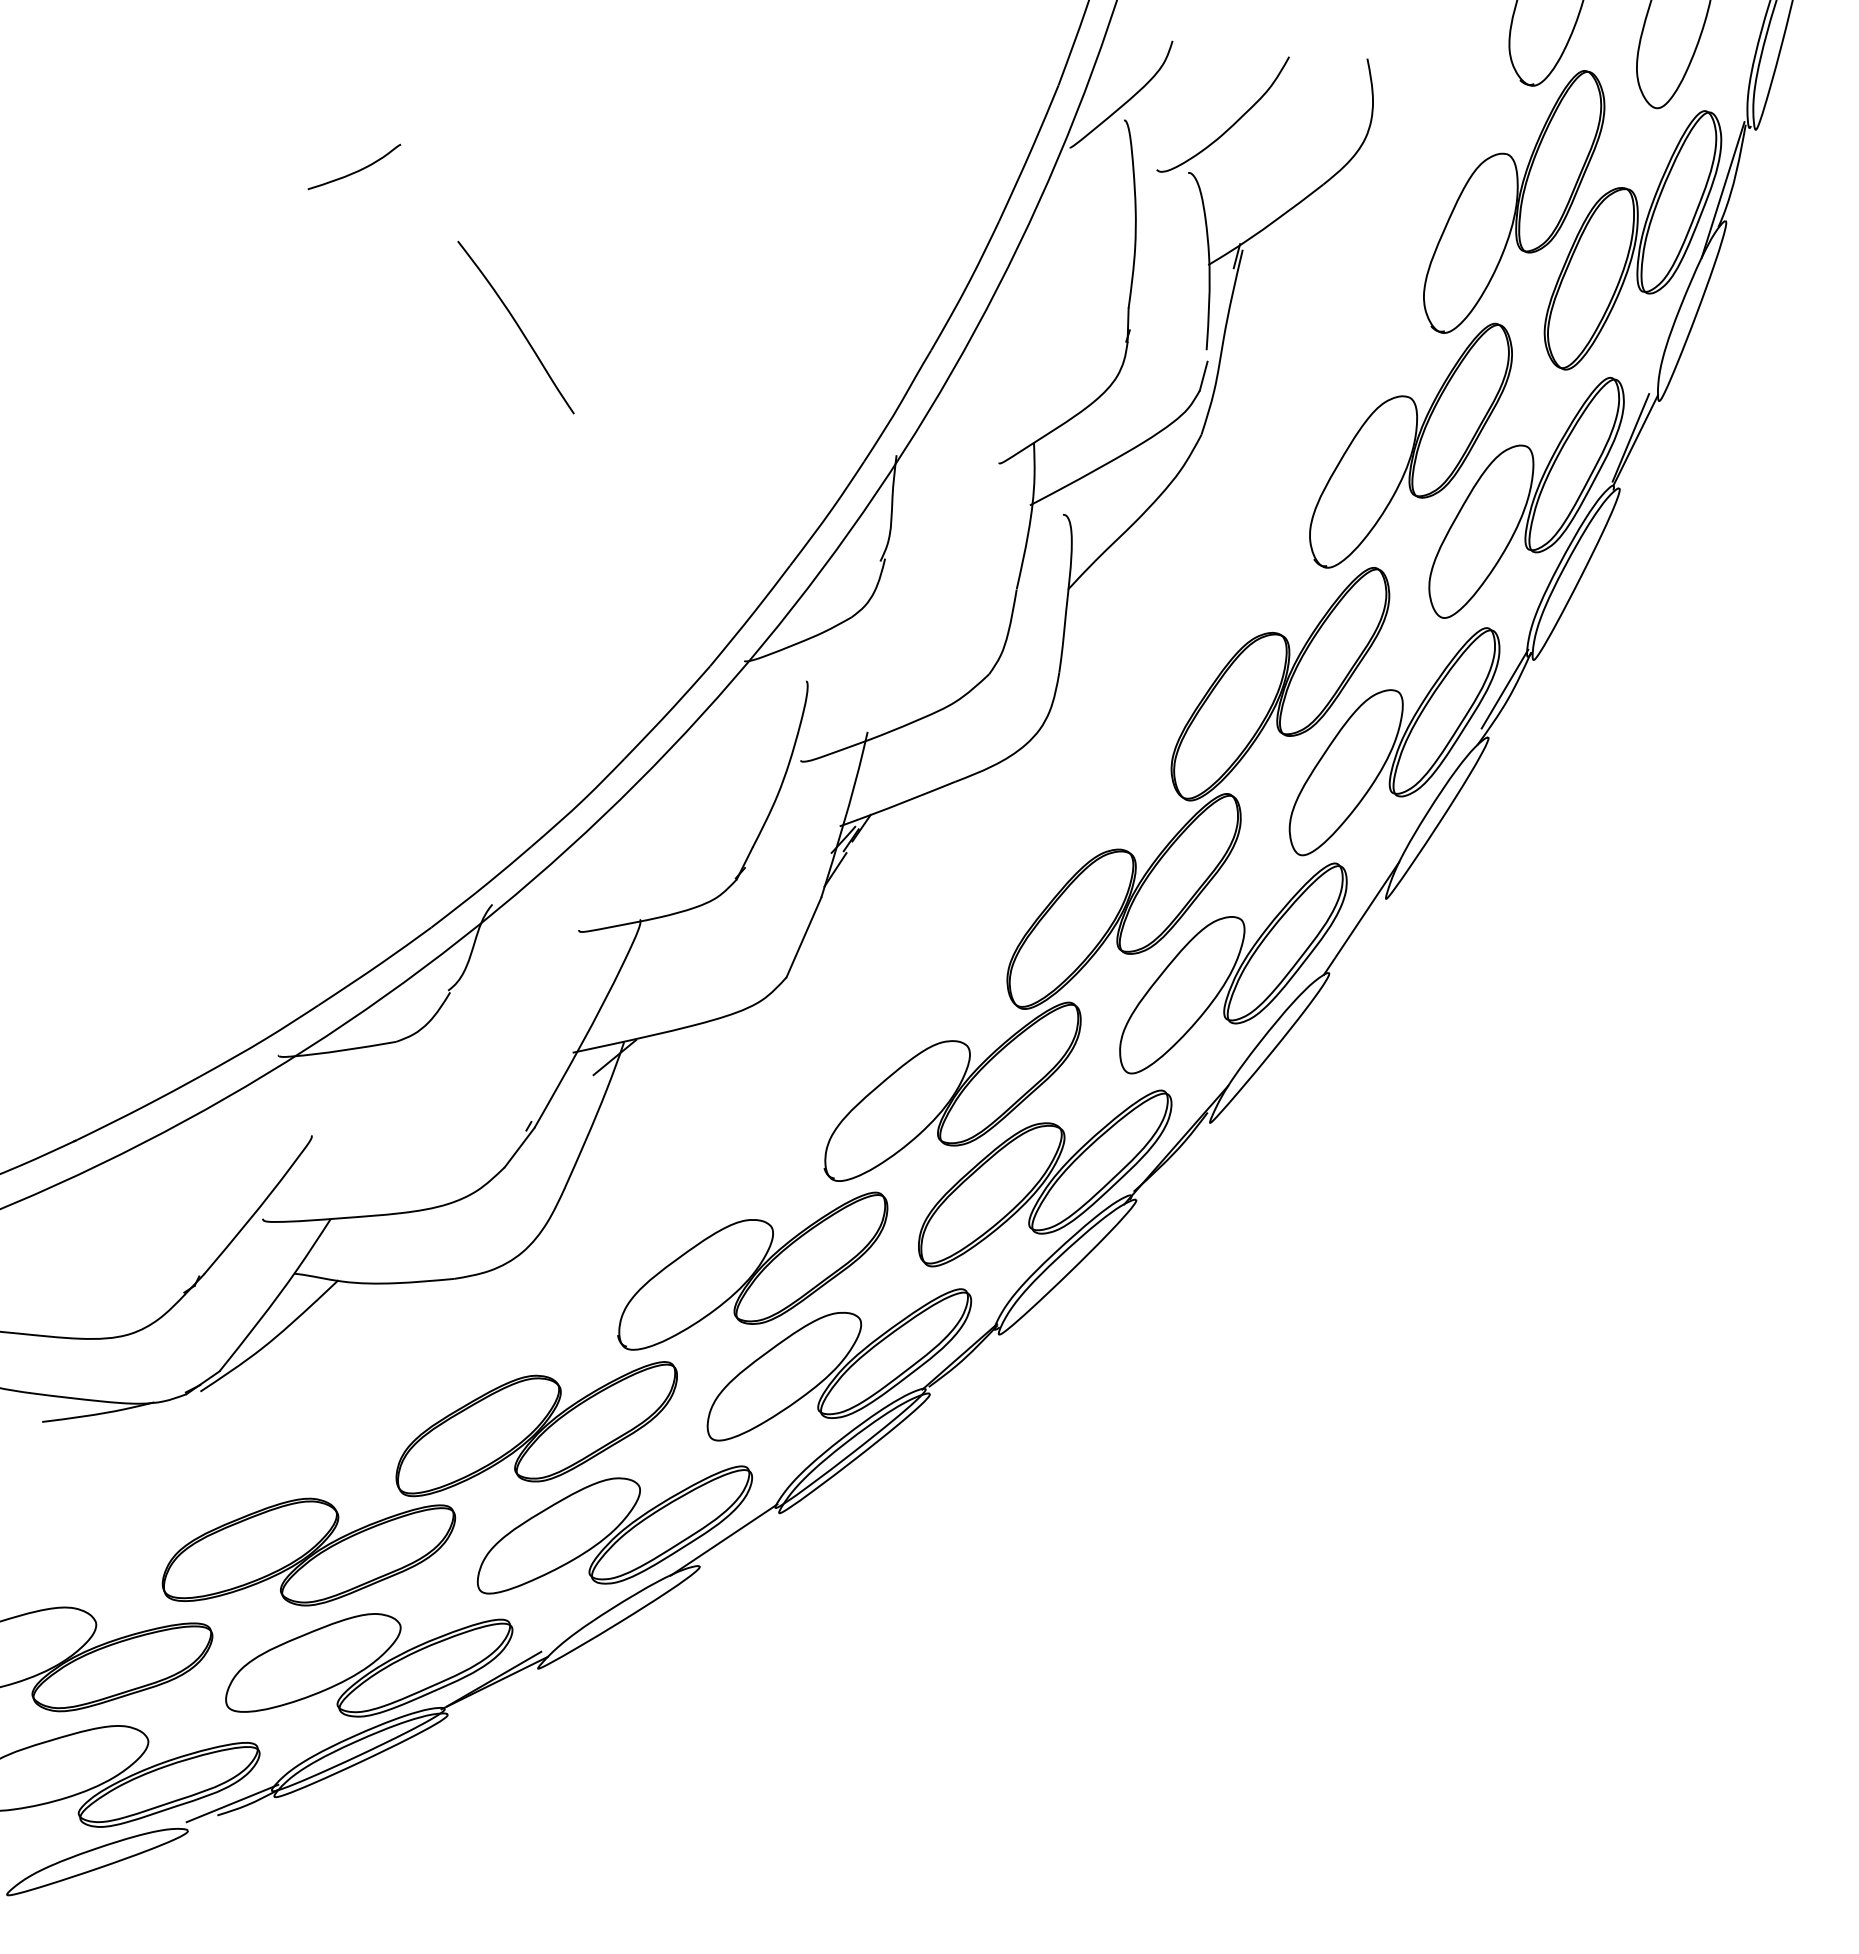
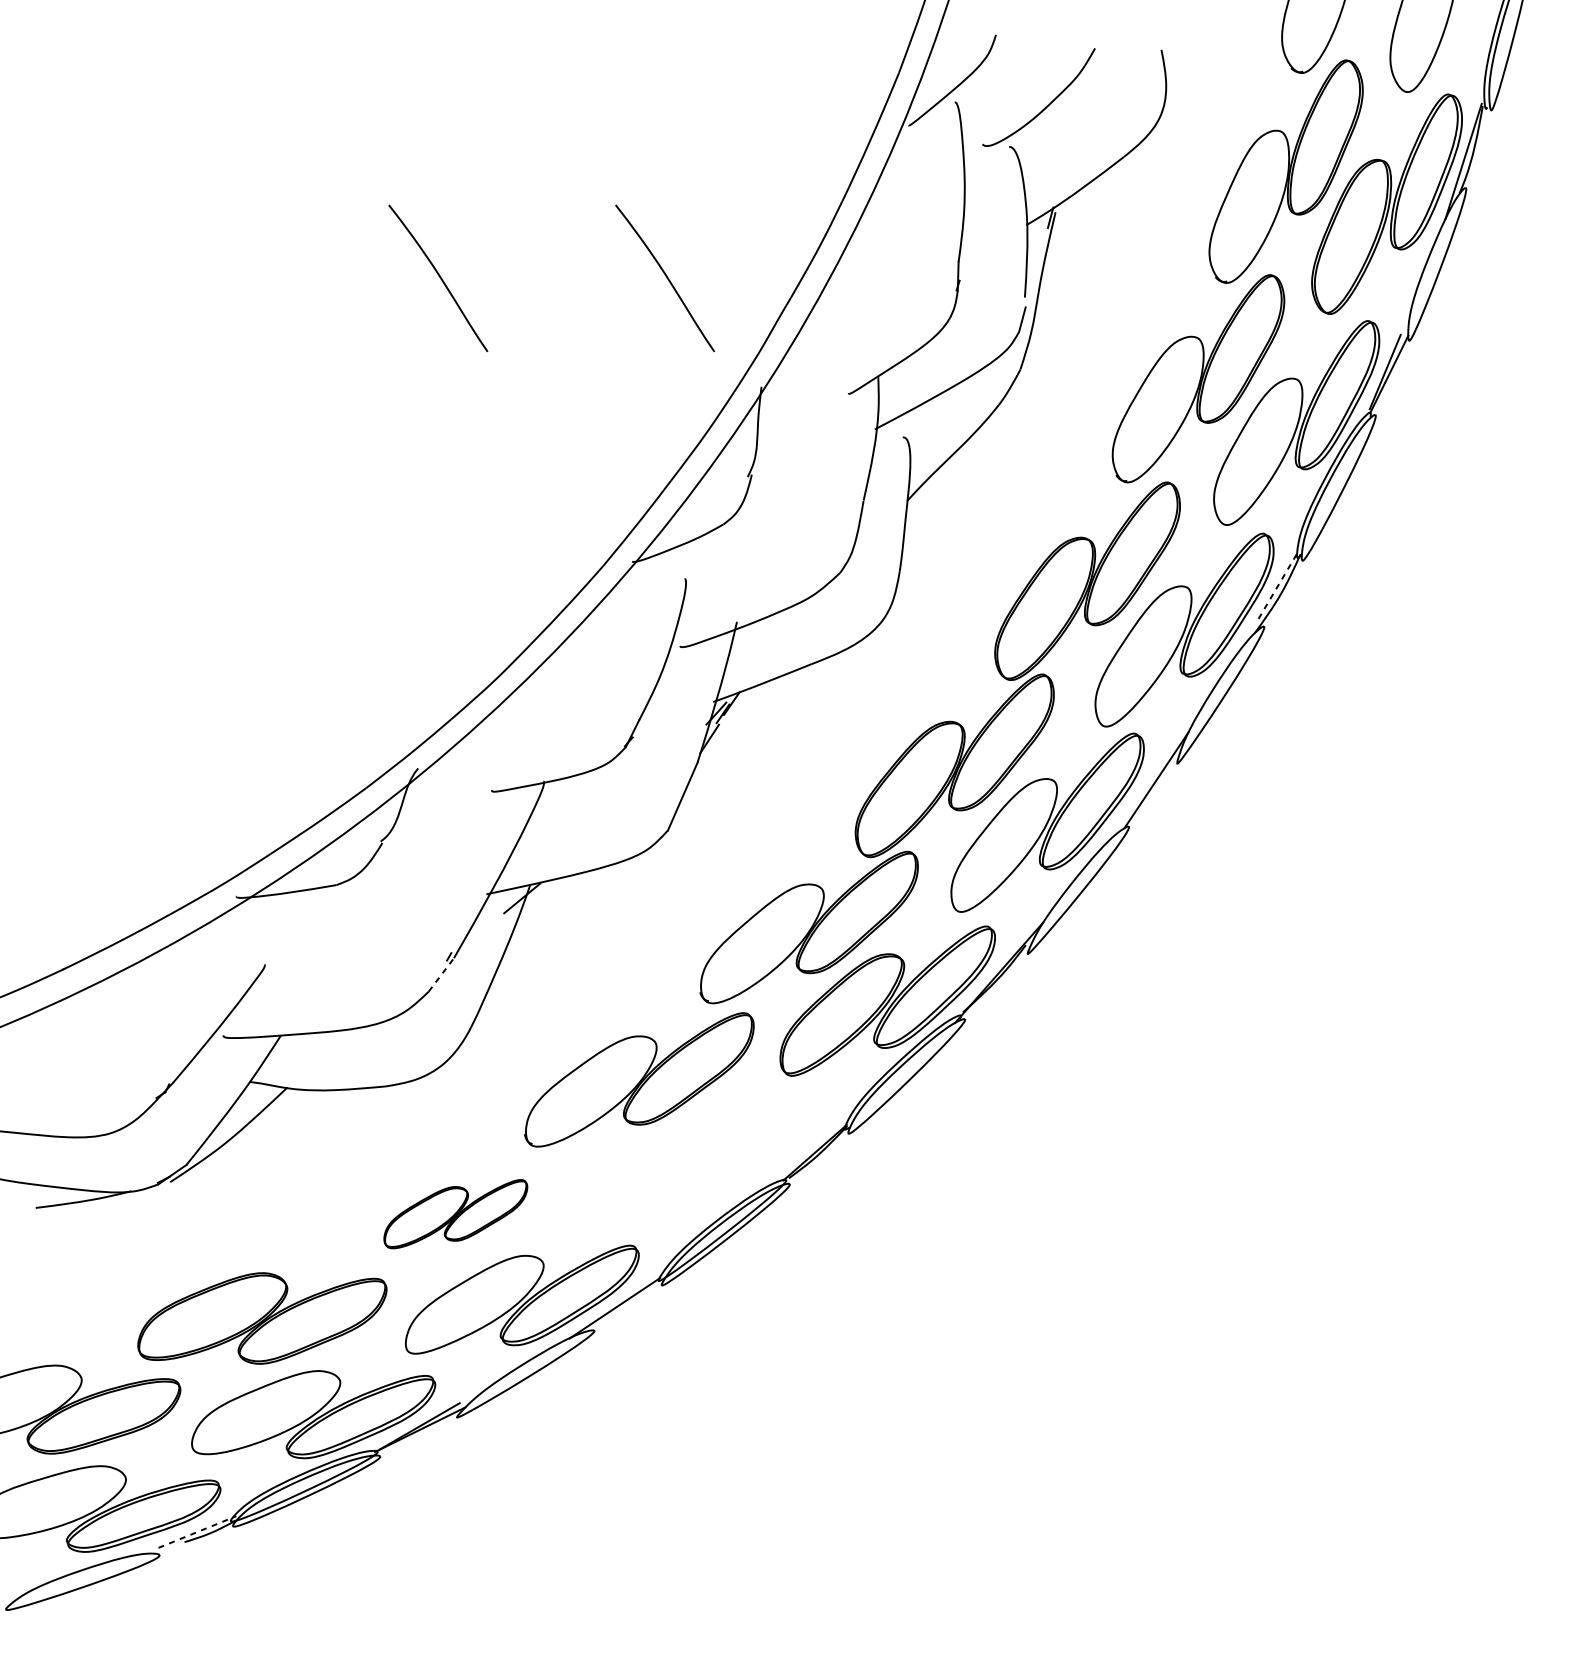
curve: (357, 170) -> (303, 144), removed
curve: (783, 325) -> (665, 276), added
line: (1504, 689) -> (1277, 585), solid -> dashed
line: (519, 1147) -> (441, 974), solid -> dashed
part: (839, 1364) -> (713, 1159), removed
part: (536, 1429) -> (455, 1214), size x0.6
line: (232, 1803) -> (197, 1532), solid -> dashed

